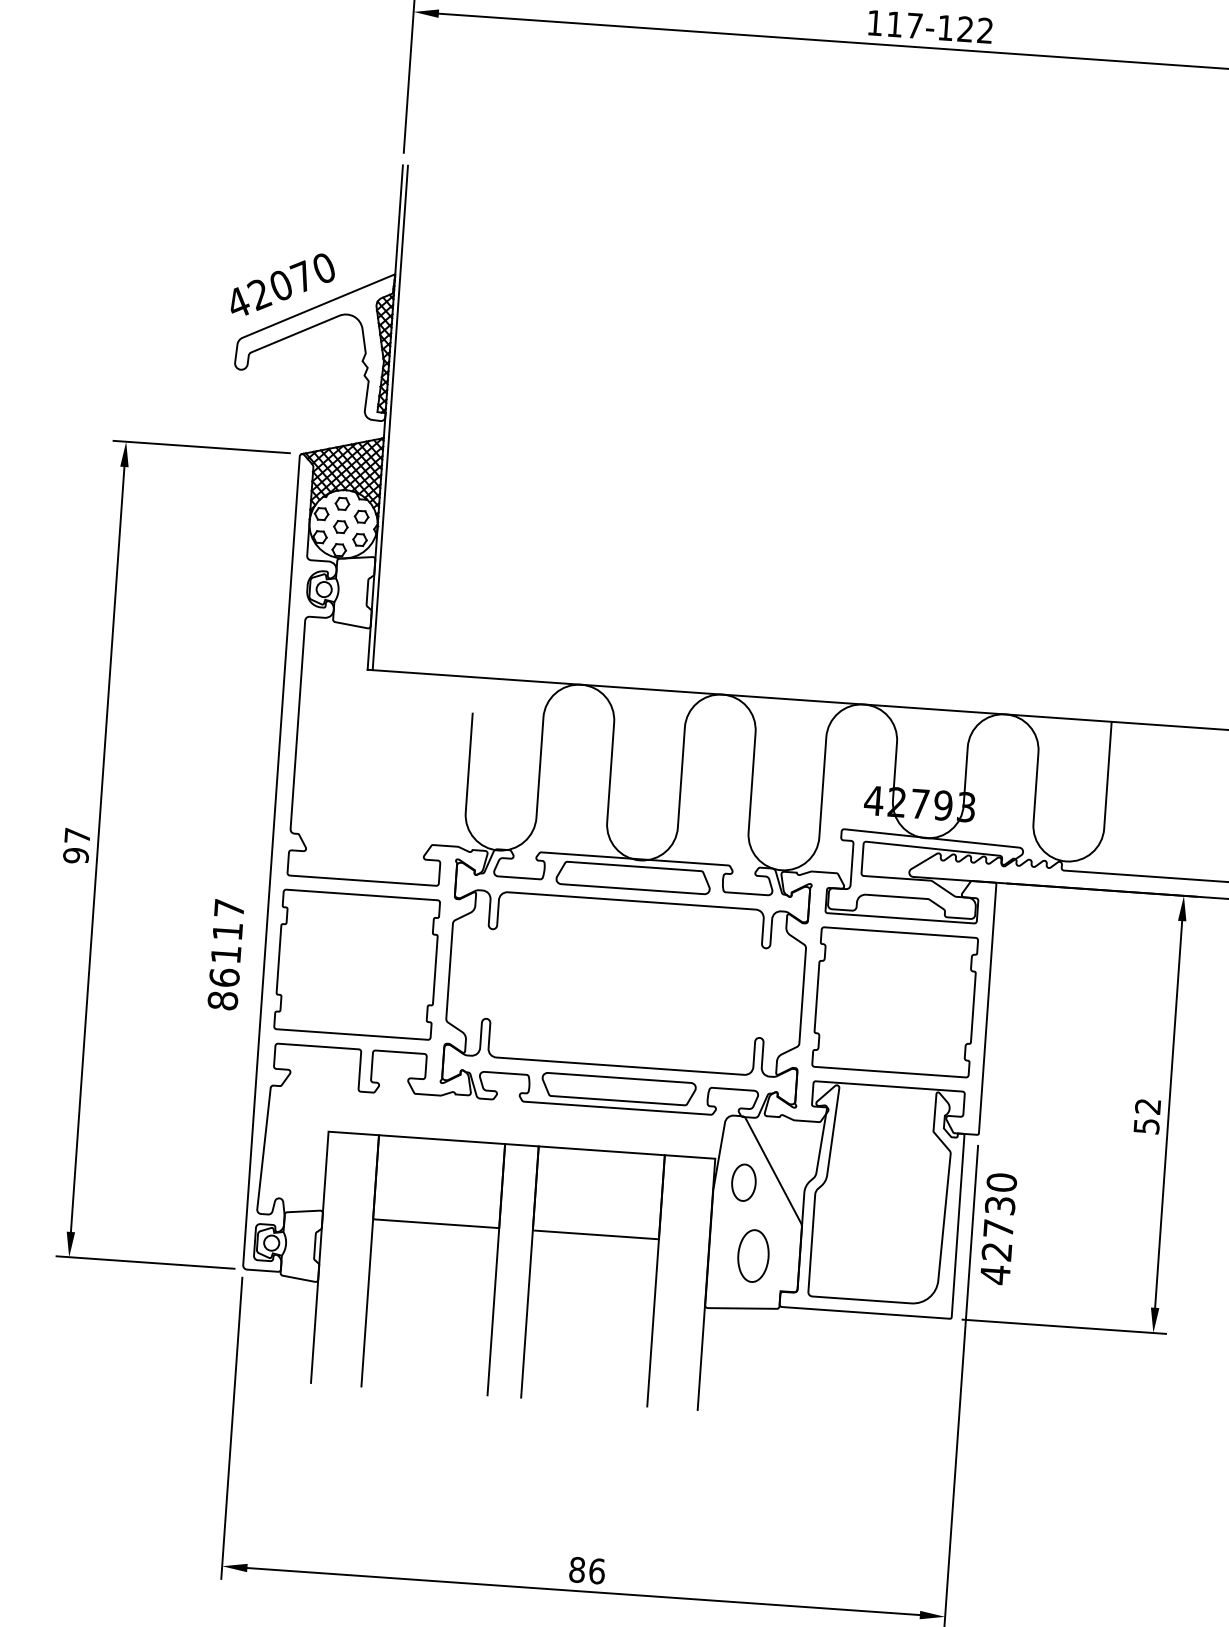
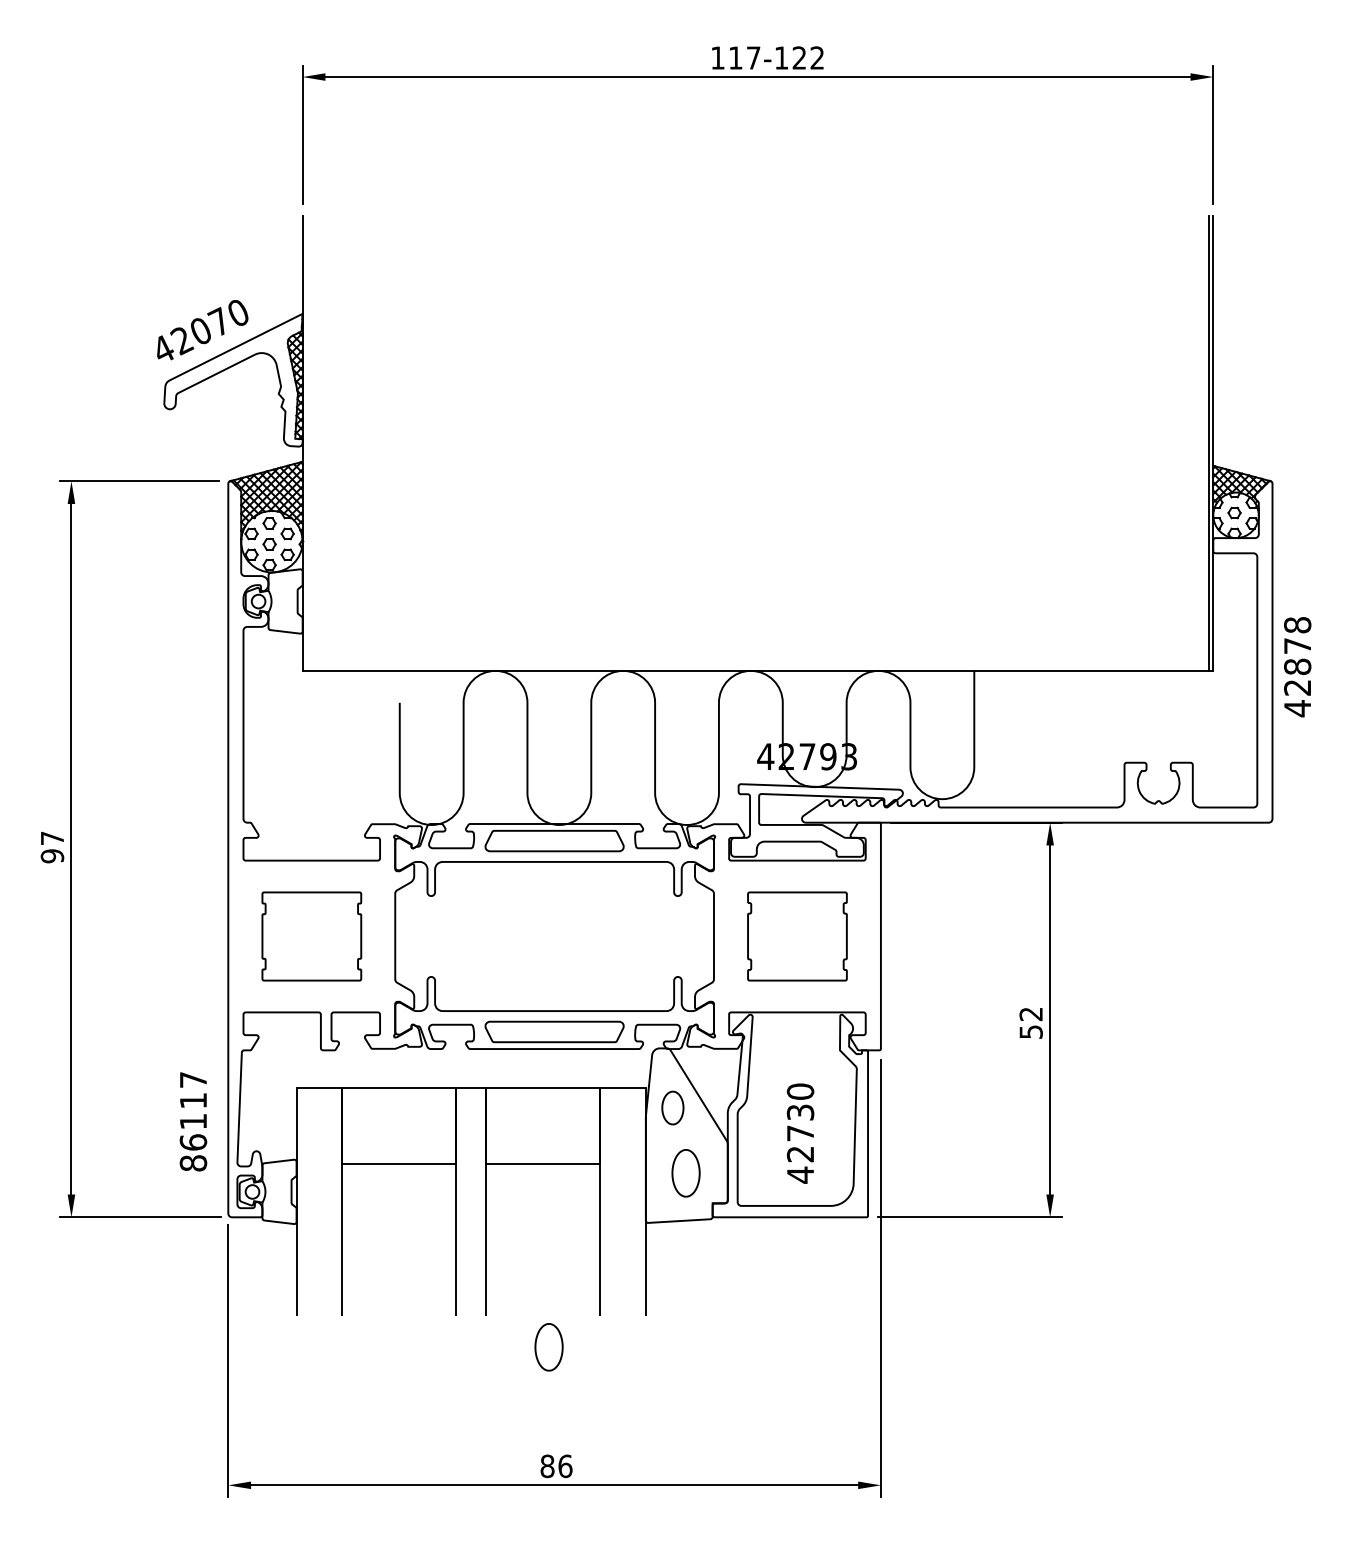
line: (390, 417) -> (307, 442), removed
text: (226, 954) -> (193, 1121), moved
part: (356, 964) -> (311, 936), size x0.7
part: (895, 1002) -> (797, 936), size x0.7
text: (998, 1228) -> (800, 1133), moved
part: (587, 1438) -> (548, 1347), added

